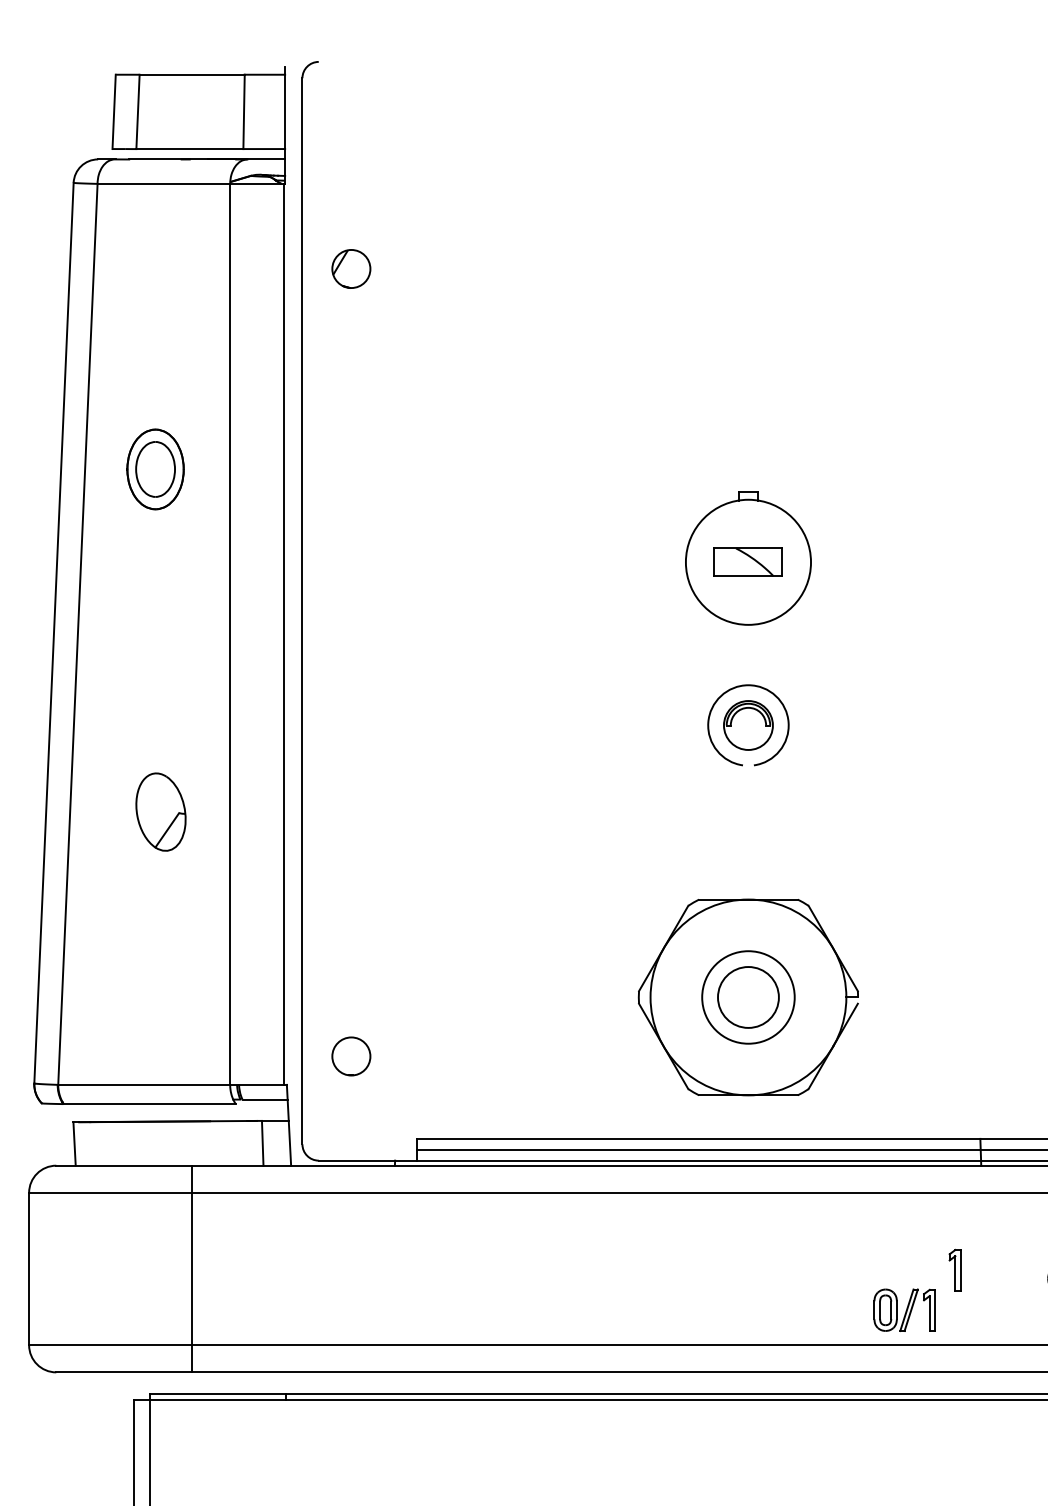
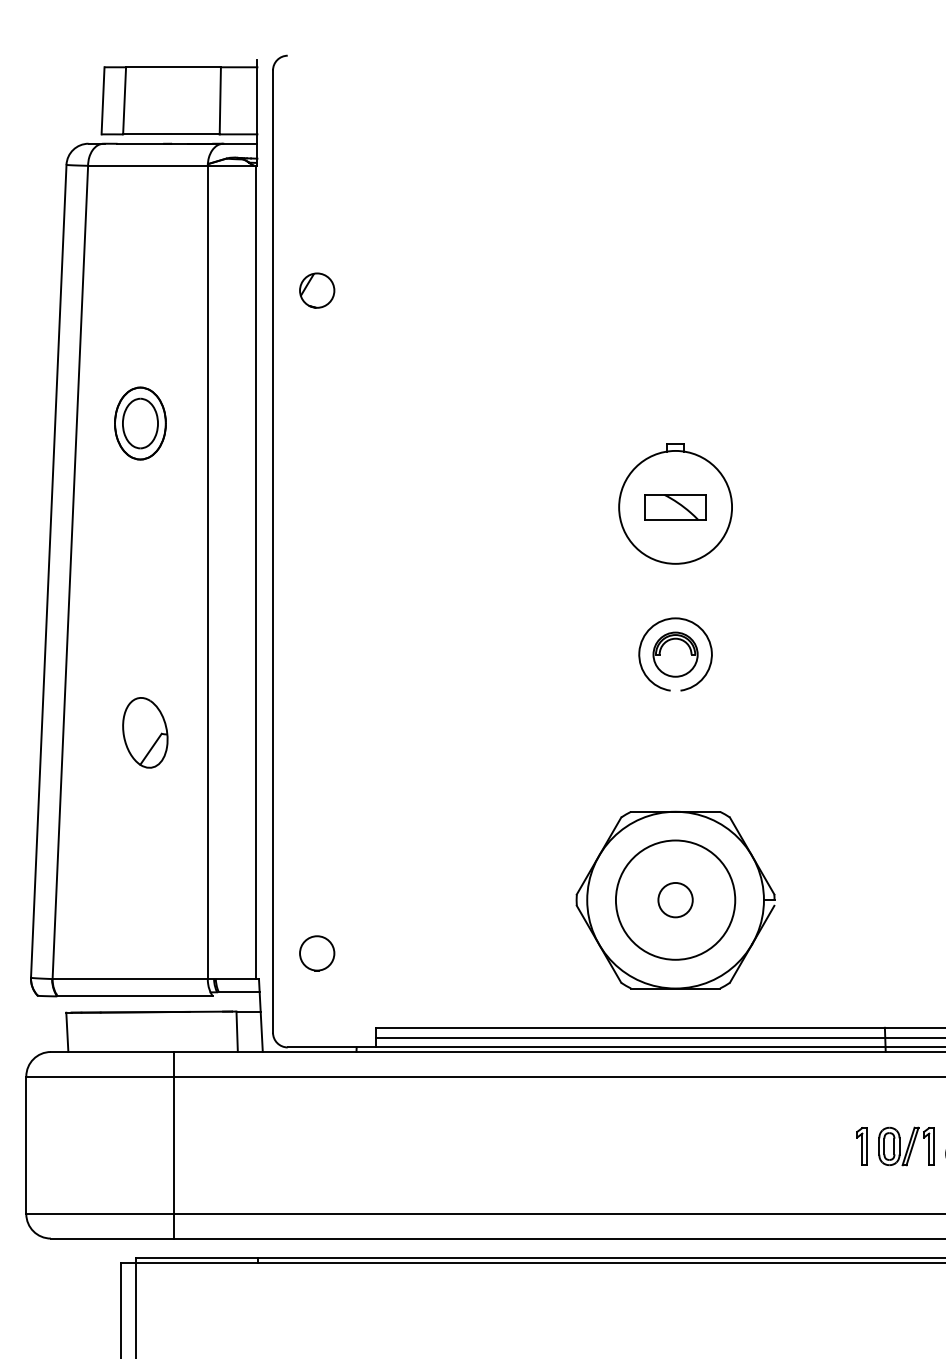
part: (351, 268) -> (317, 290), moved
circle: (748, 996) -> (675, 899), size x0.62
circle: (748, 996) -> (675, 899), size x1.43
part: (904, 1310) -> (906, 1146), moved

